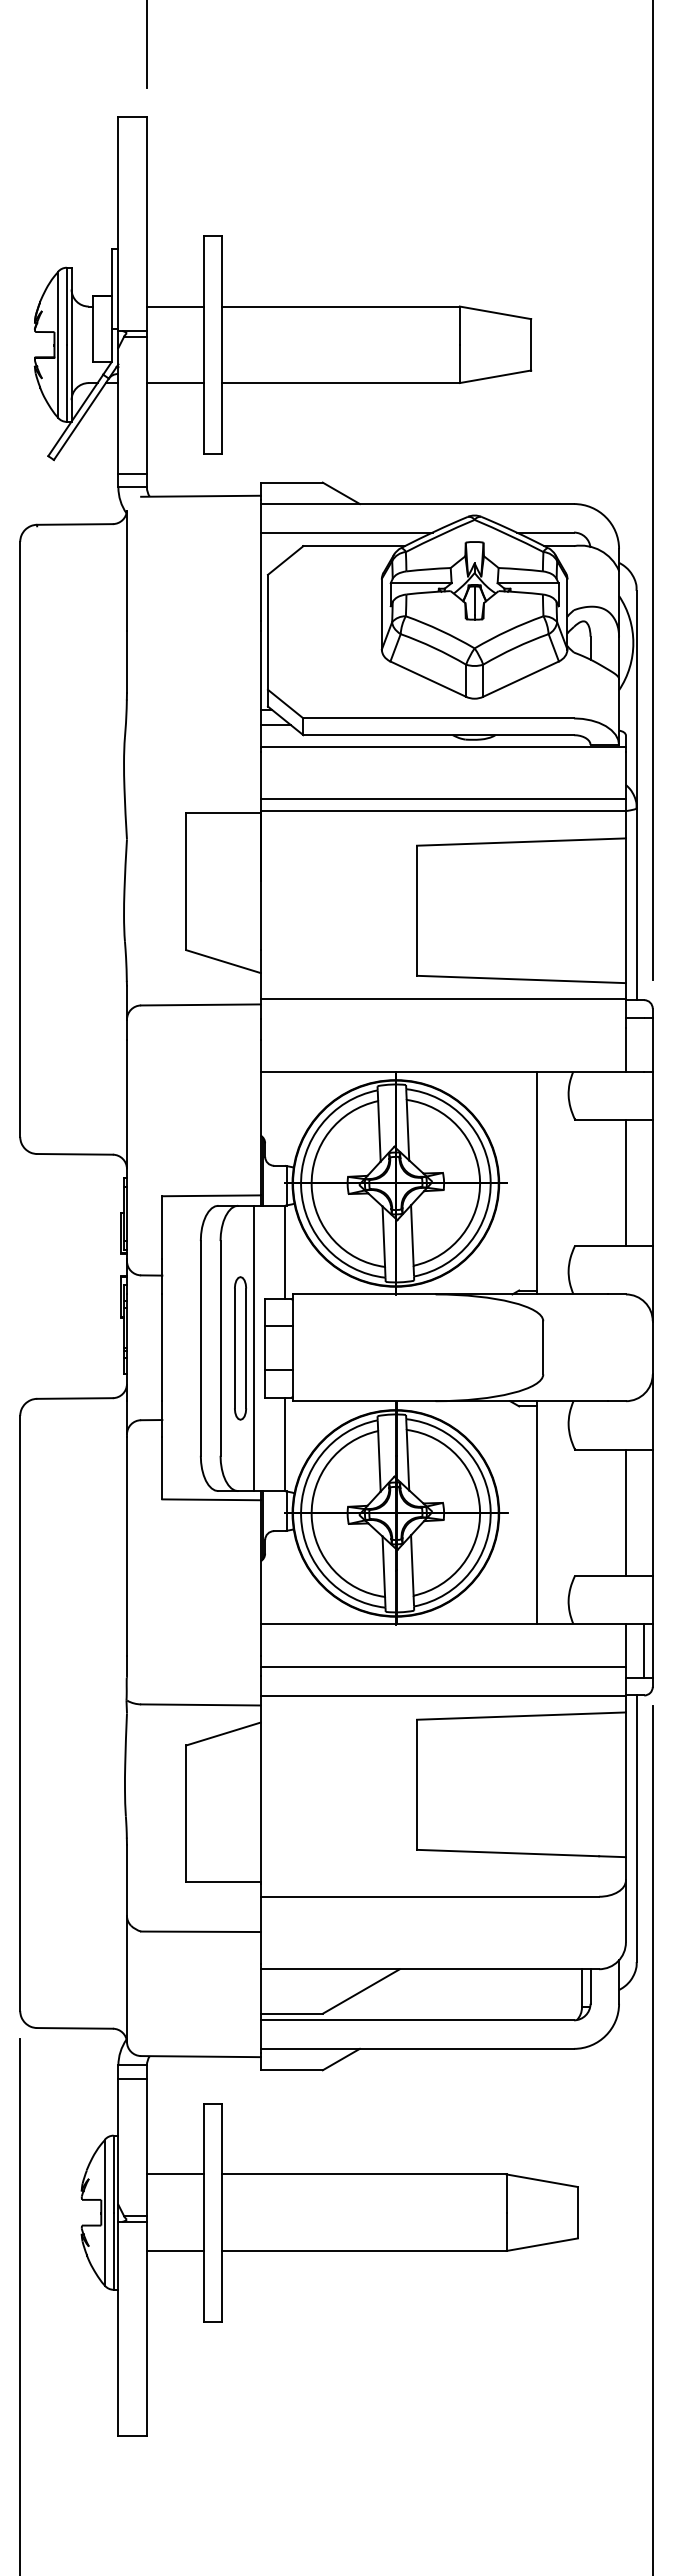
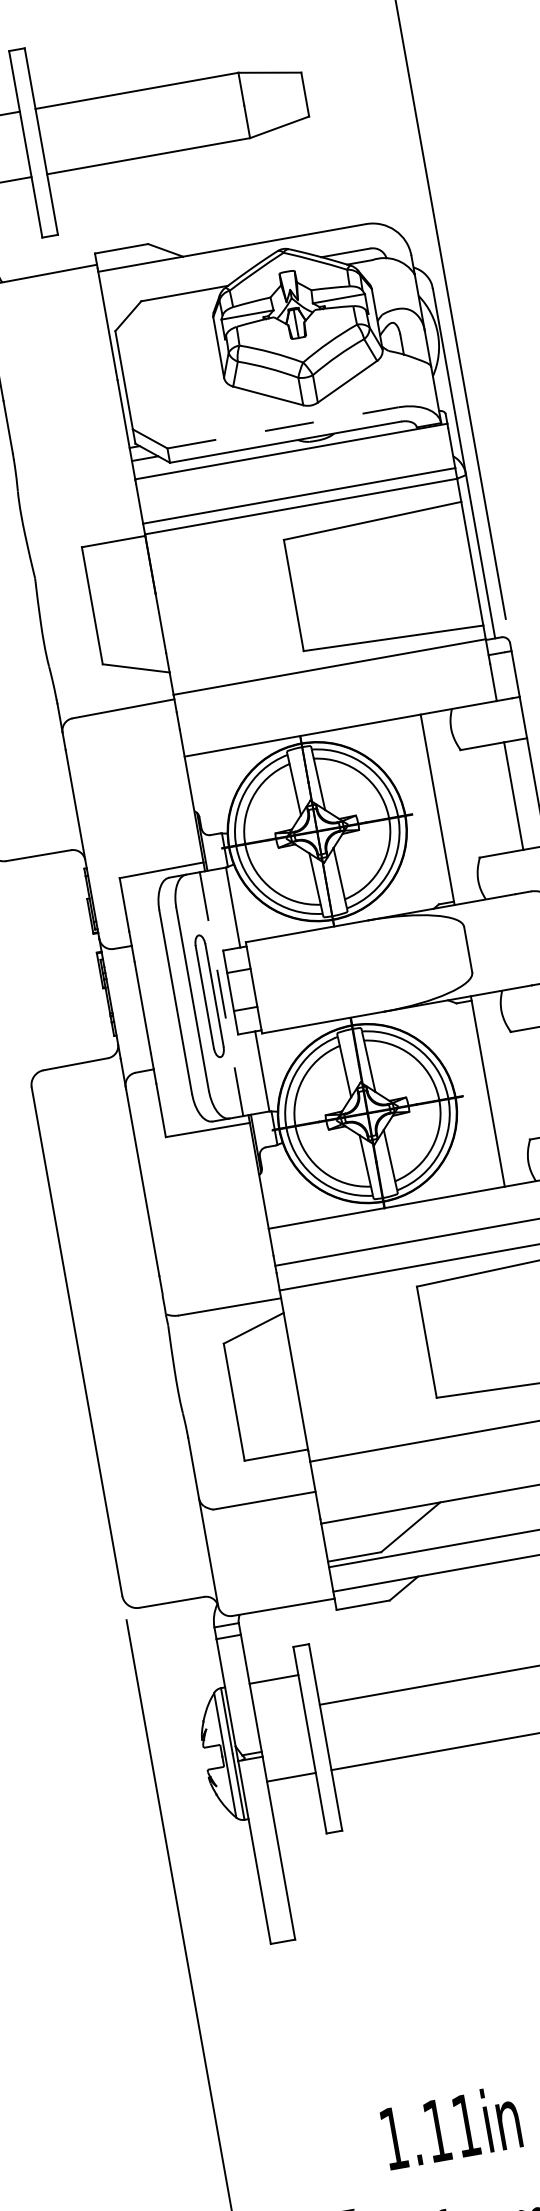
line: (346, 532) -> (176, 283), removed
line: (439, 718) -> (283, 427), solid -> dashed
line: (254, 1348) -> (221, 994), solid -> dashed
line: (175, 2174) -> (274, 1679), moved

